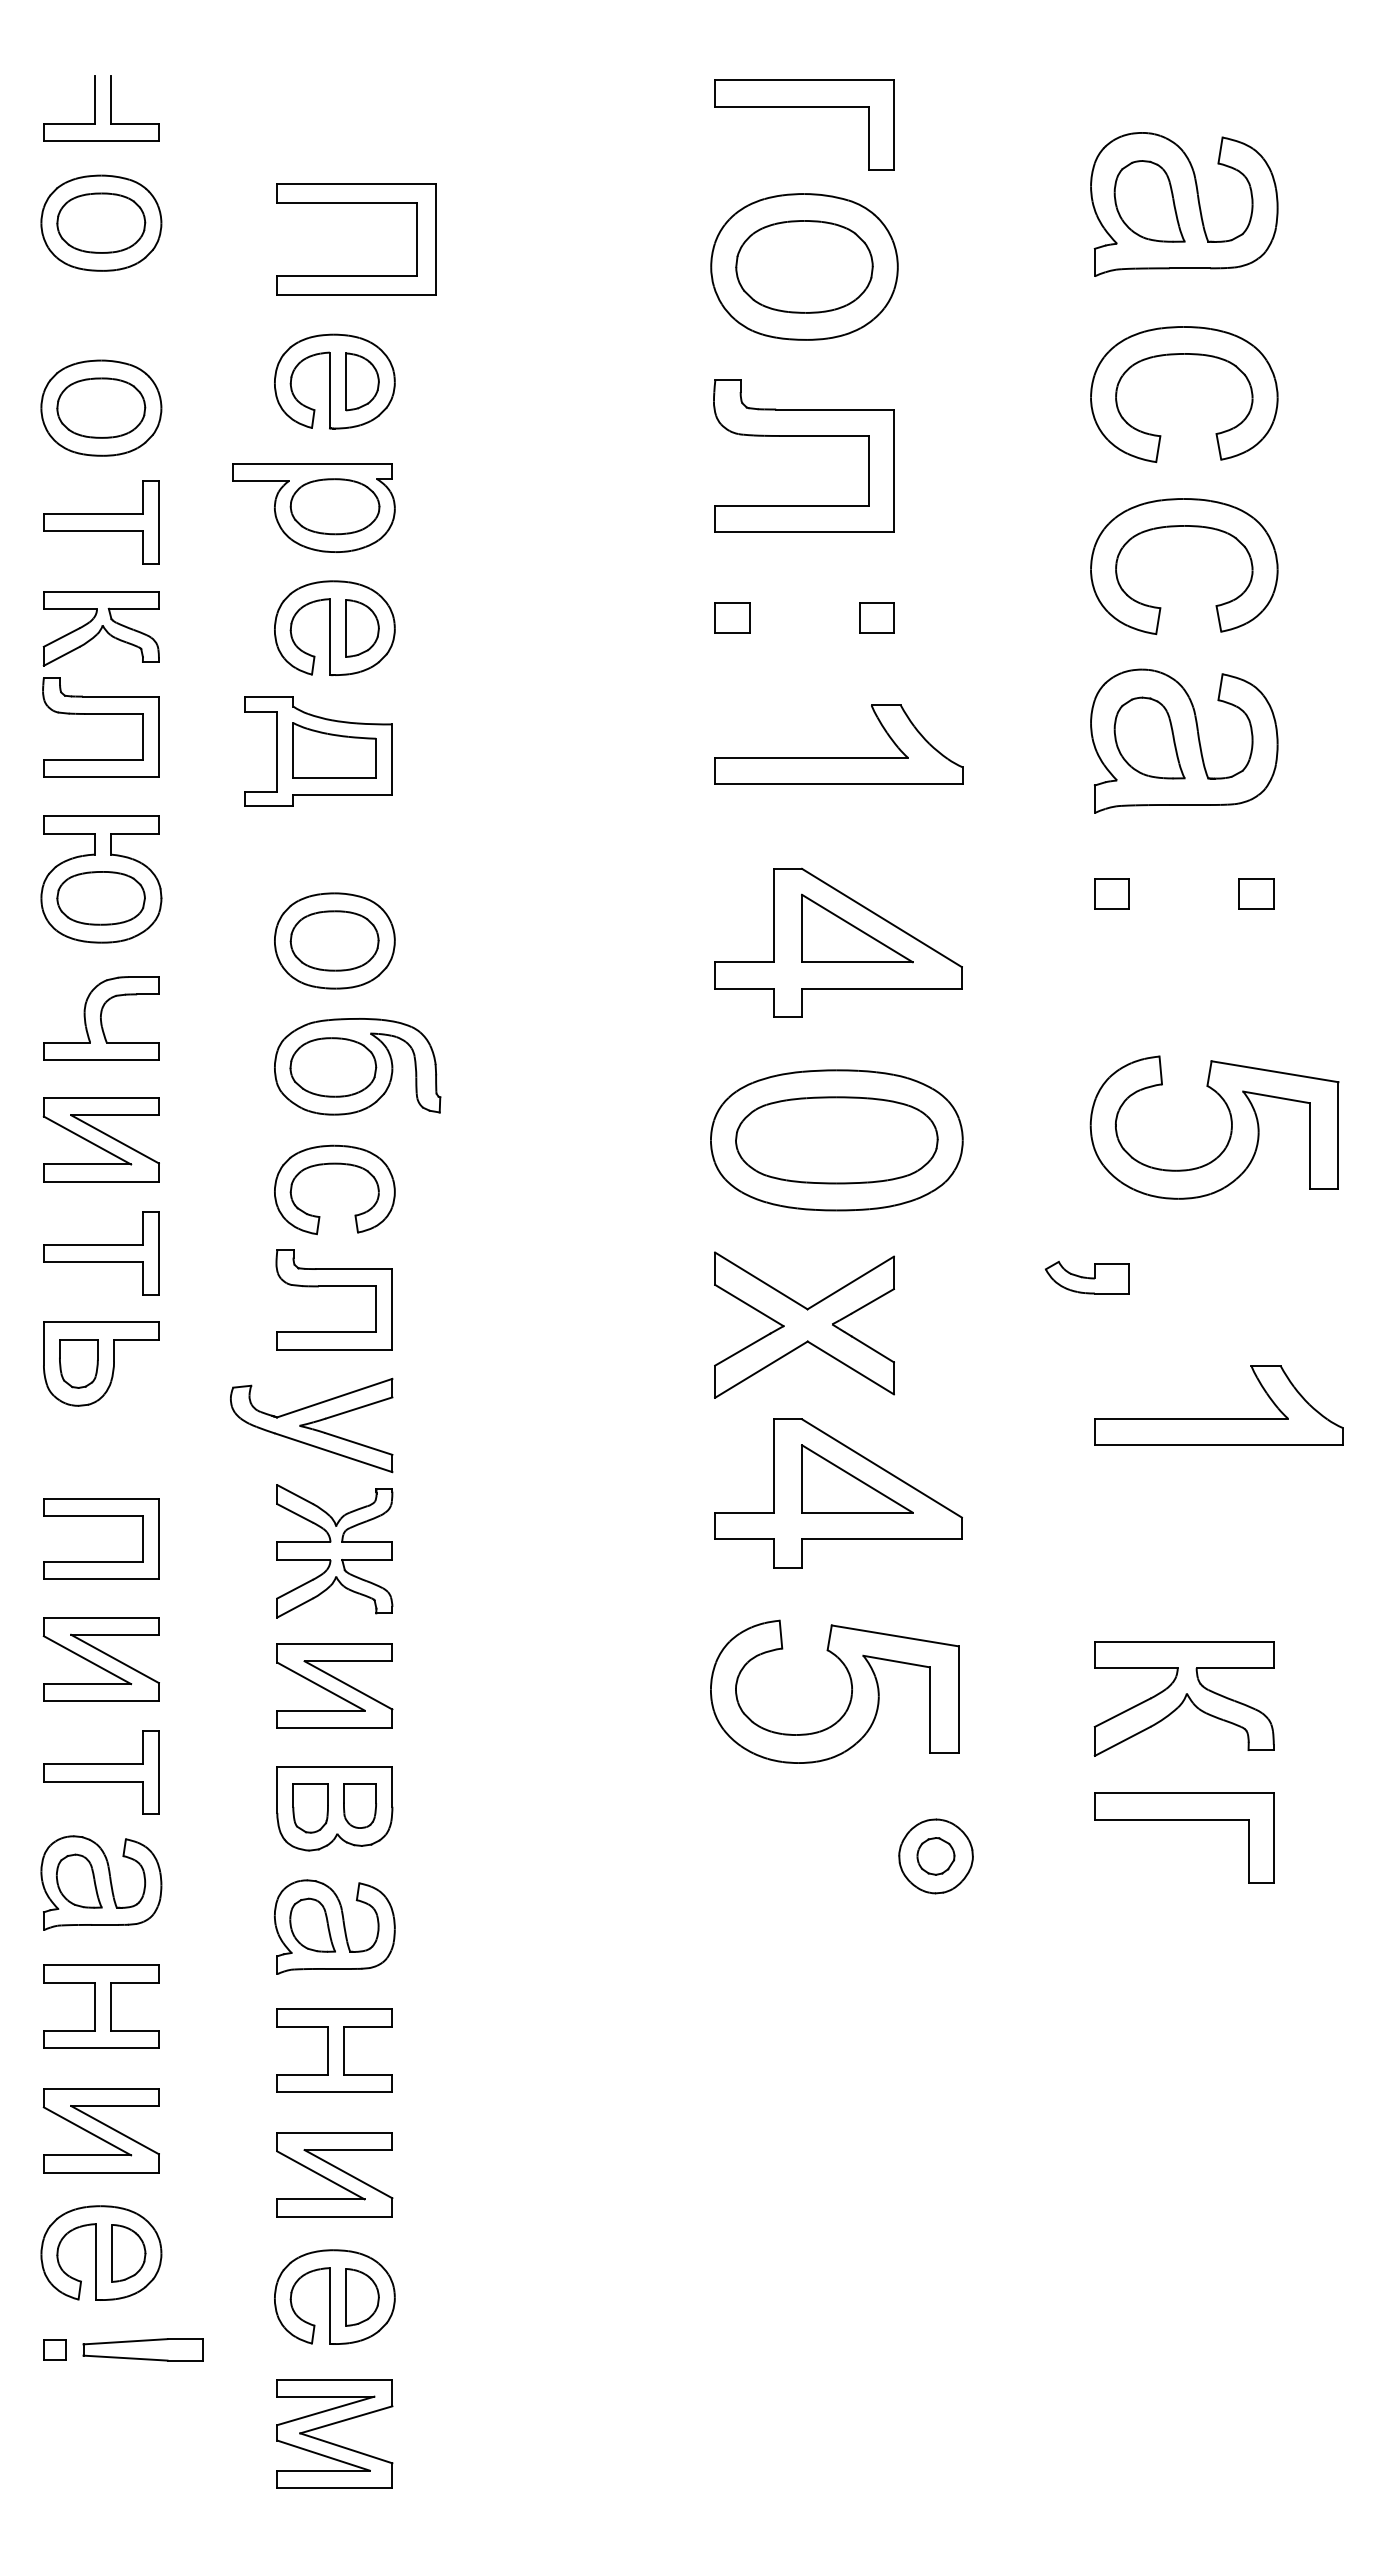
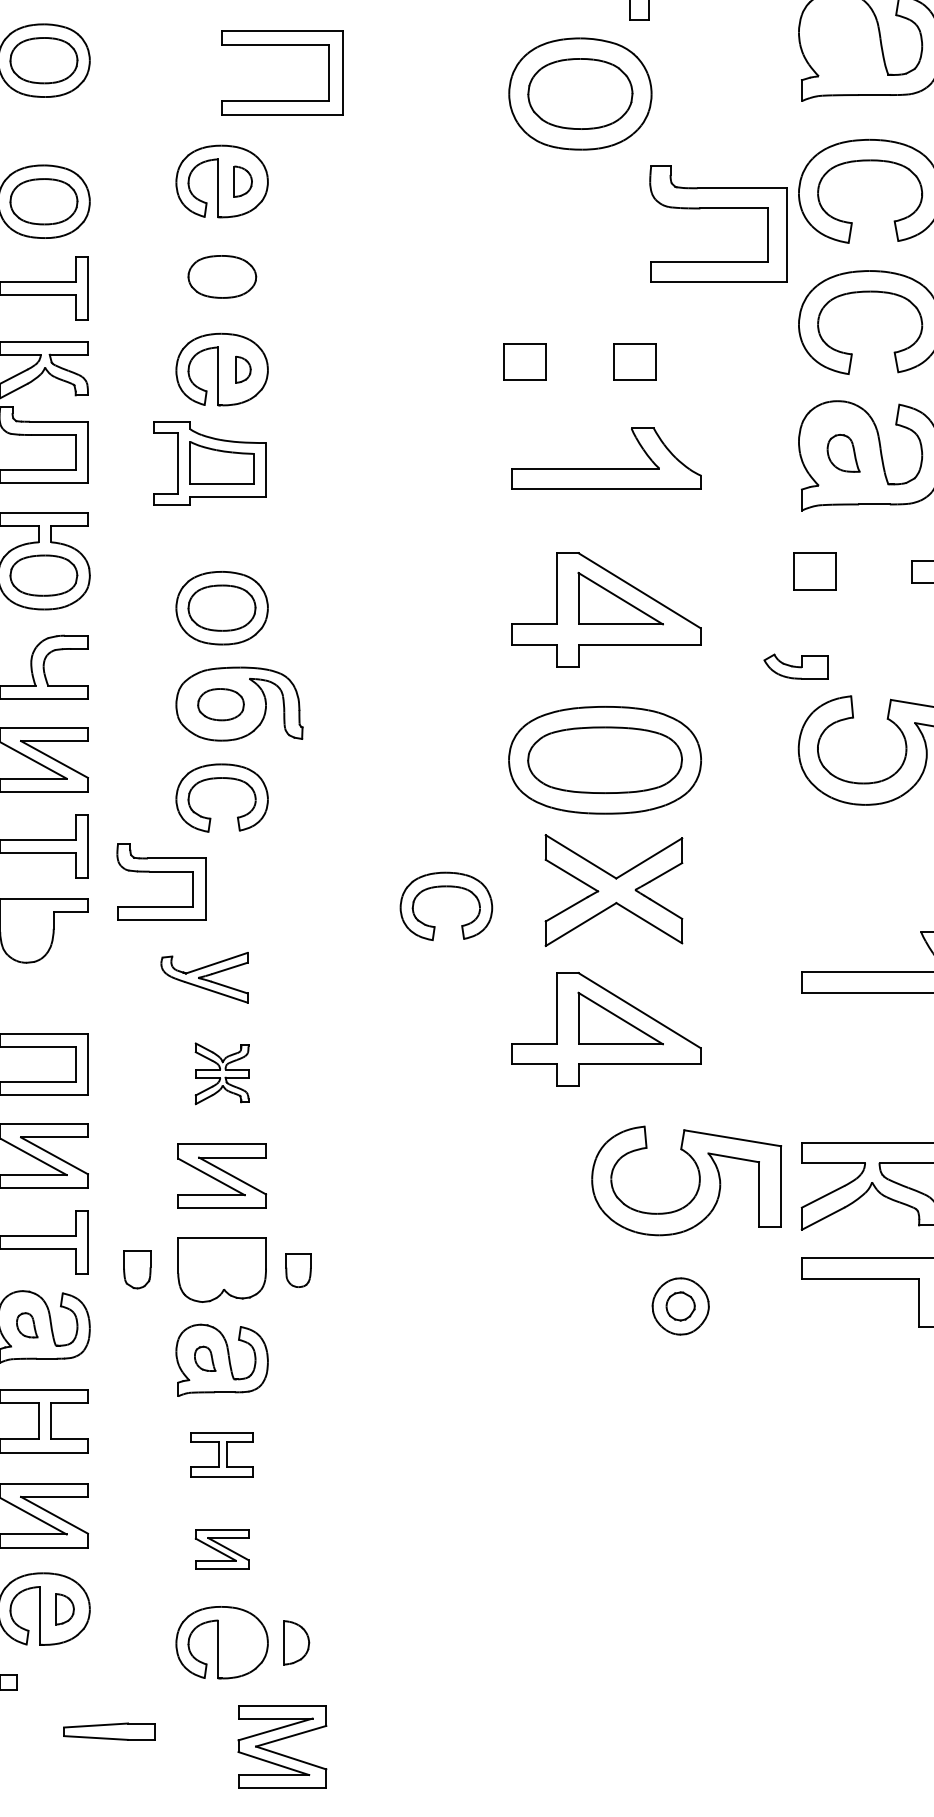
part: (1149, 201) -> (843, 44), removed
part: (356, 203) -> (282, 45), moved
part: (362, 381) -> (243, 181), size x0.7
part: (803, 436) -> (718, 208), moved
part: (313, 507) -> (205, 277), removed
part: (732, 617) -> (525, 361), size x1.6
part: (876, 617) -> (635, 361), size x1.6
part: (362, 628) -> (243, 369), size x0.6
part: (1149, 737) -> (843, 452), size x0.6
part: (1111, 893) -> (814, 571), size x1.6
part: (333, 1067) -> (221, 704), size x0.7
part: (1087, 1277) -> (796, 666), moved
part: (333, 1286) -> (160, 871), moved
part: (628, 1306) -> (446, 887), added
part: (804, 1324) -> (613, 890), moved
part: (78, 1363) -> (26, 930), removed
part: (311, 1425) -> (204, 977), size x0.7
part: (334, 1551) -> (221, 1073), size x0.6
part: (850, 1695) -> (698, 1183), moved
part: (359, 1805) -> (298, 1269), moved
part: (310, 1808) -> (137, 1269), moved
part: (79, 1880) -> (27, 1324), size x0.6
part: (312, 1924) -> (205, 1358), size x0.6
part: (334, 2050) -> (221, 1454), size x0.7
part: (334, 2174) -> (221, 1549), size x0.6
part: (128, 2253) -> (64, 1609), size x0.7
part: (362, 2297) -> (296, 1642), moved
part: (142, 2349) -> (108, 1731), moved
part: (331, 2425) -> (279, 1740), moved

